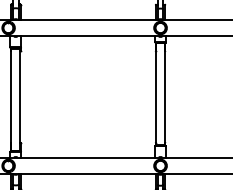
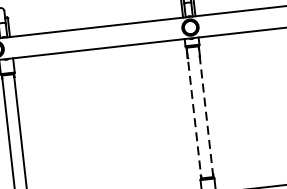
line: (165, 93) -> (206, 110), solid -> dashed
line: (155, 94) -> (193, 113), solid -> dashed

